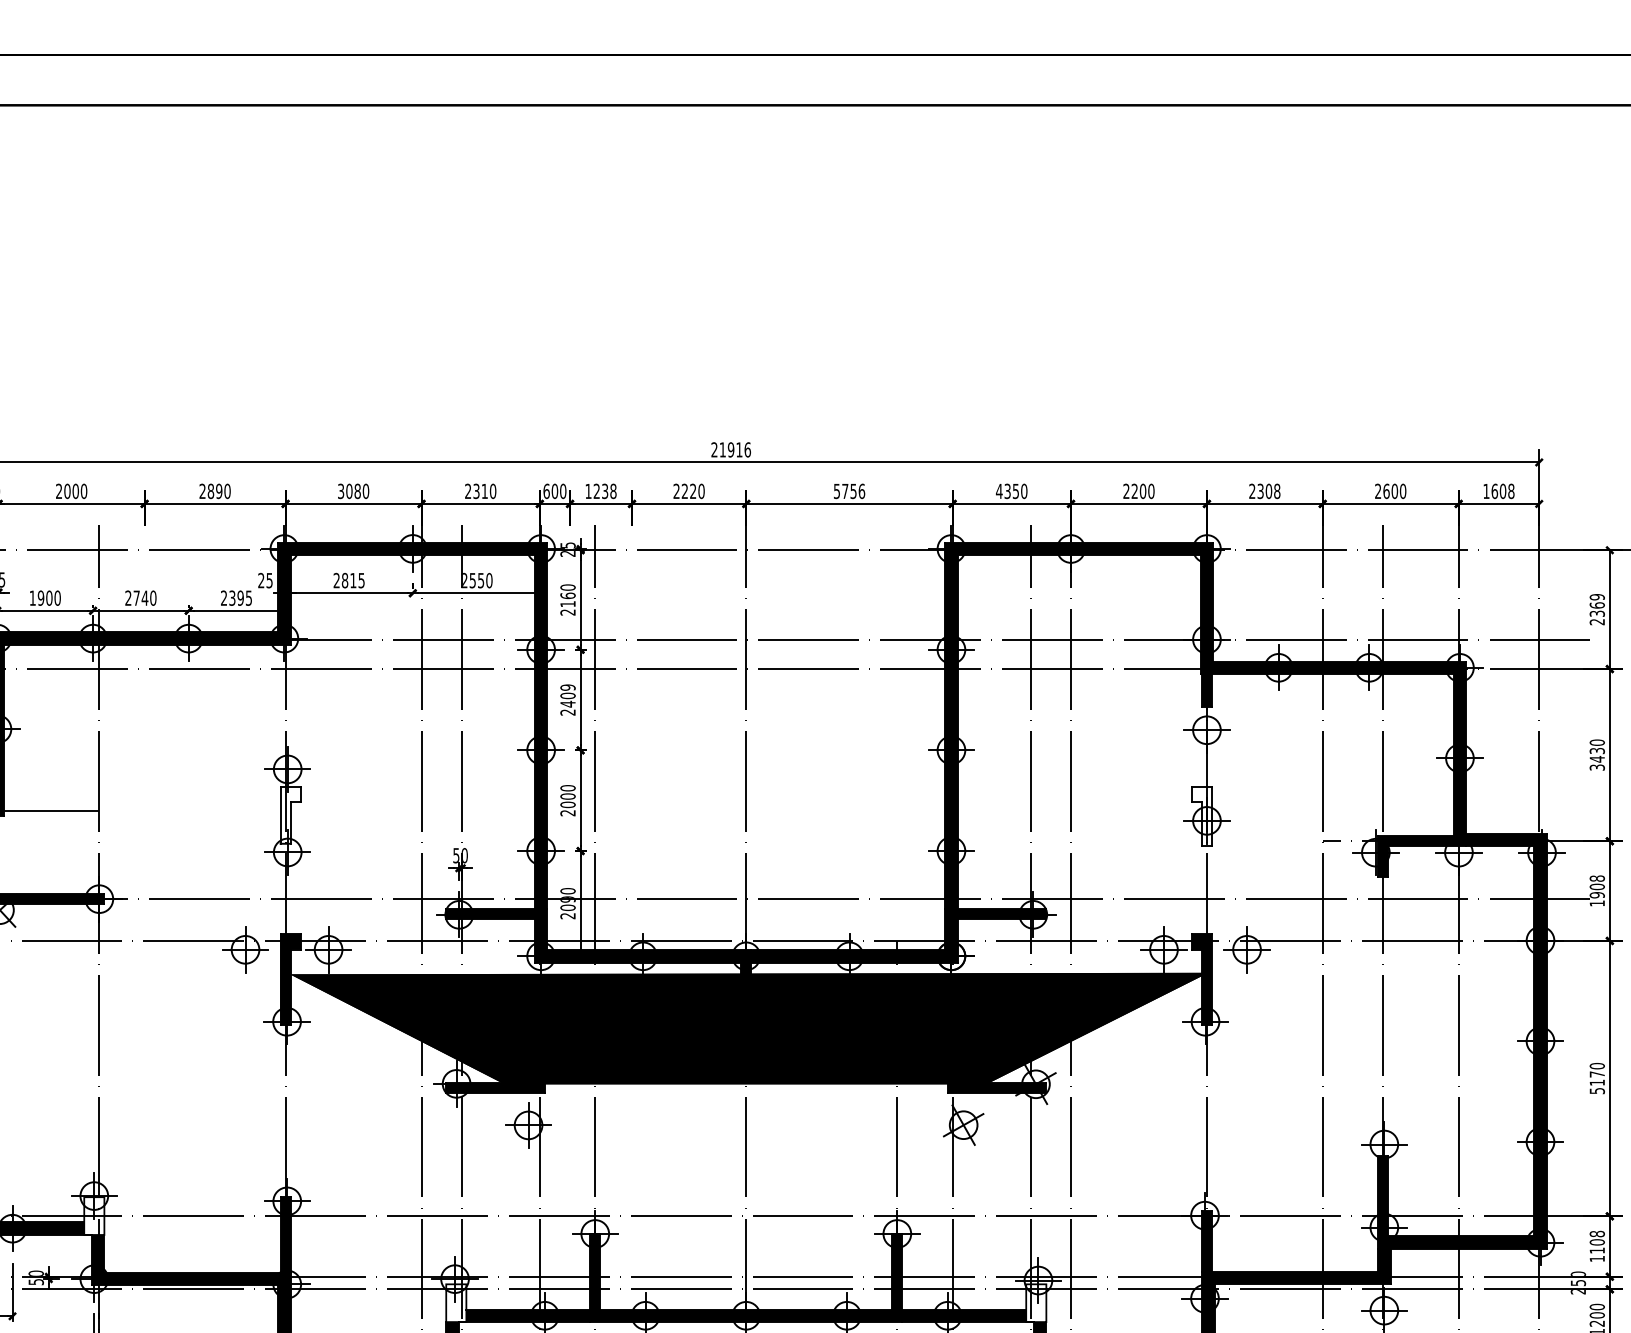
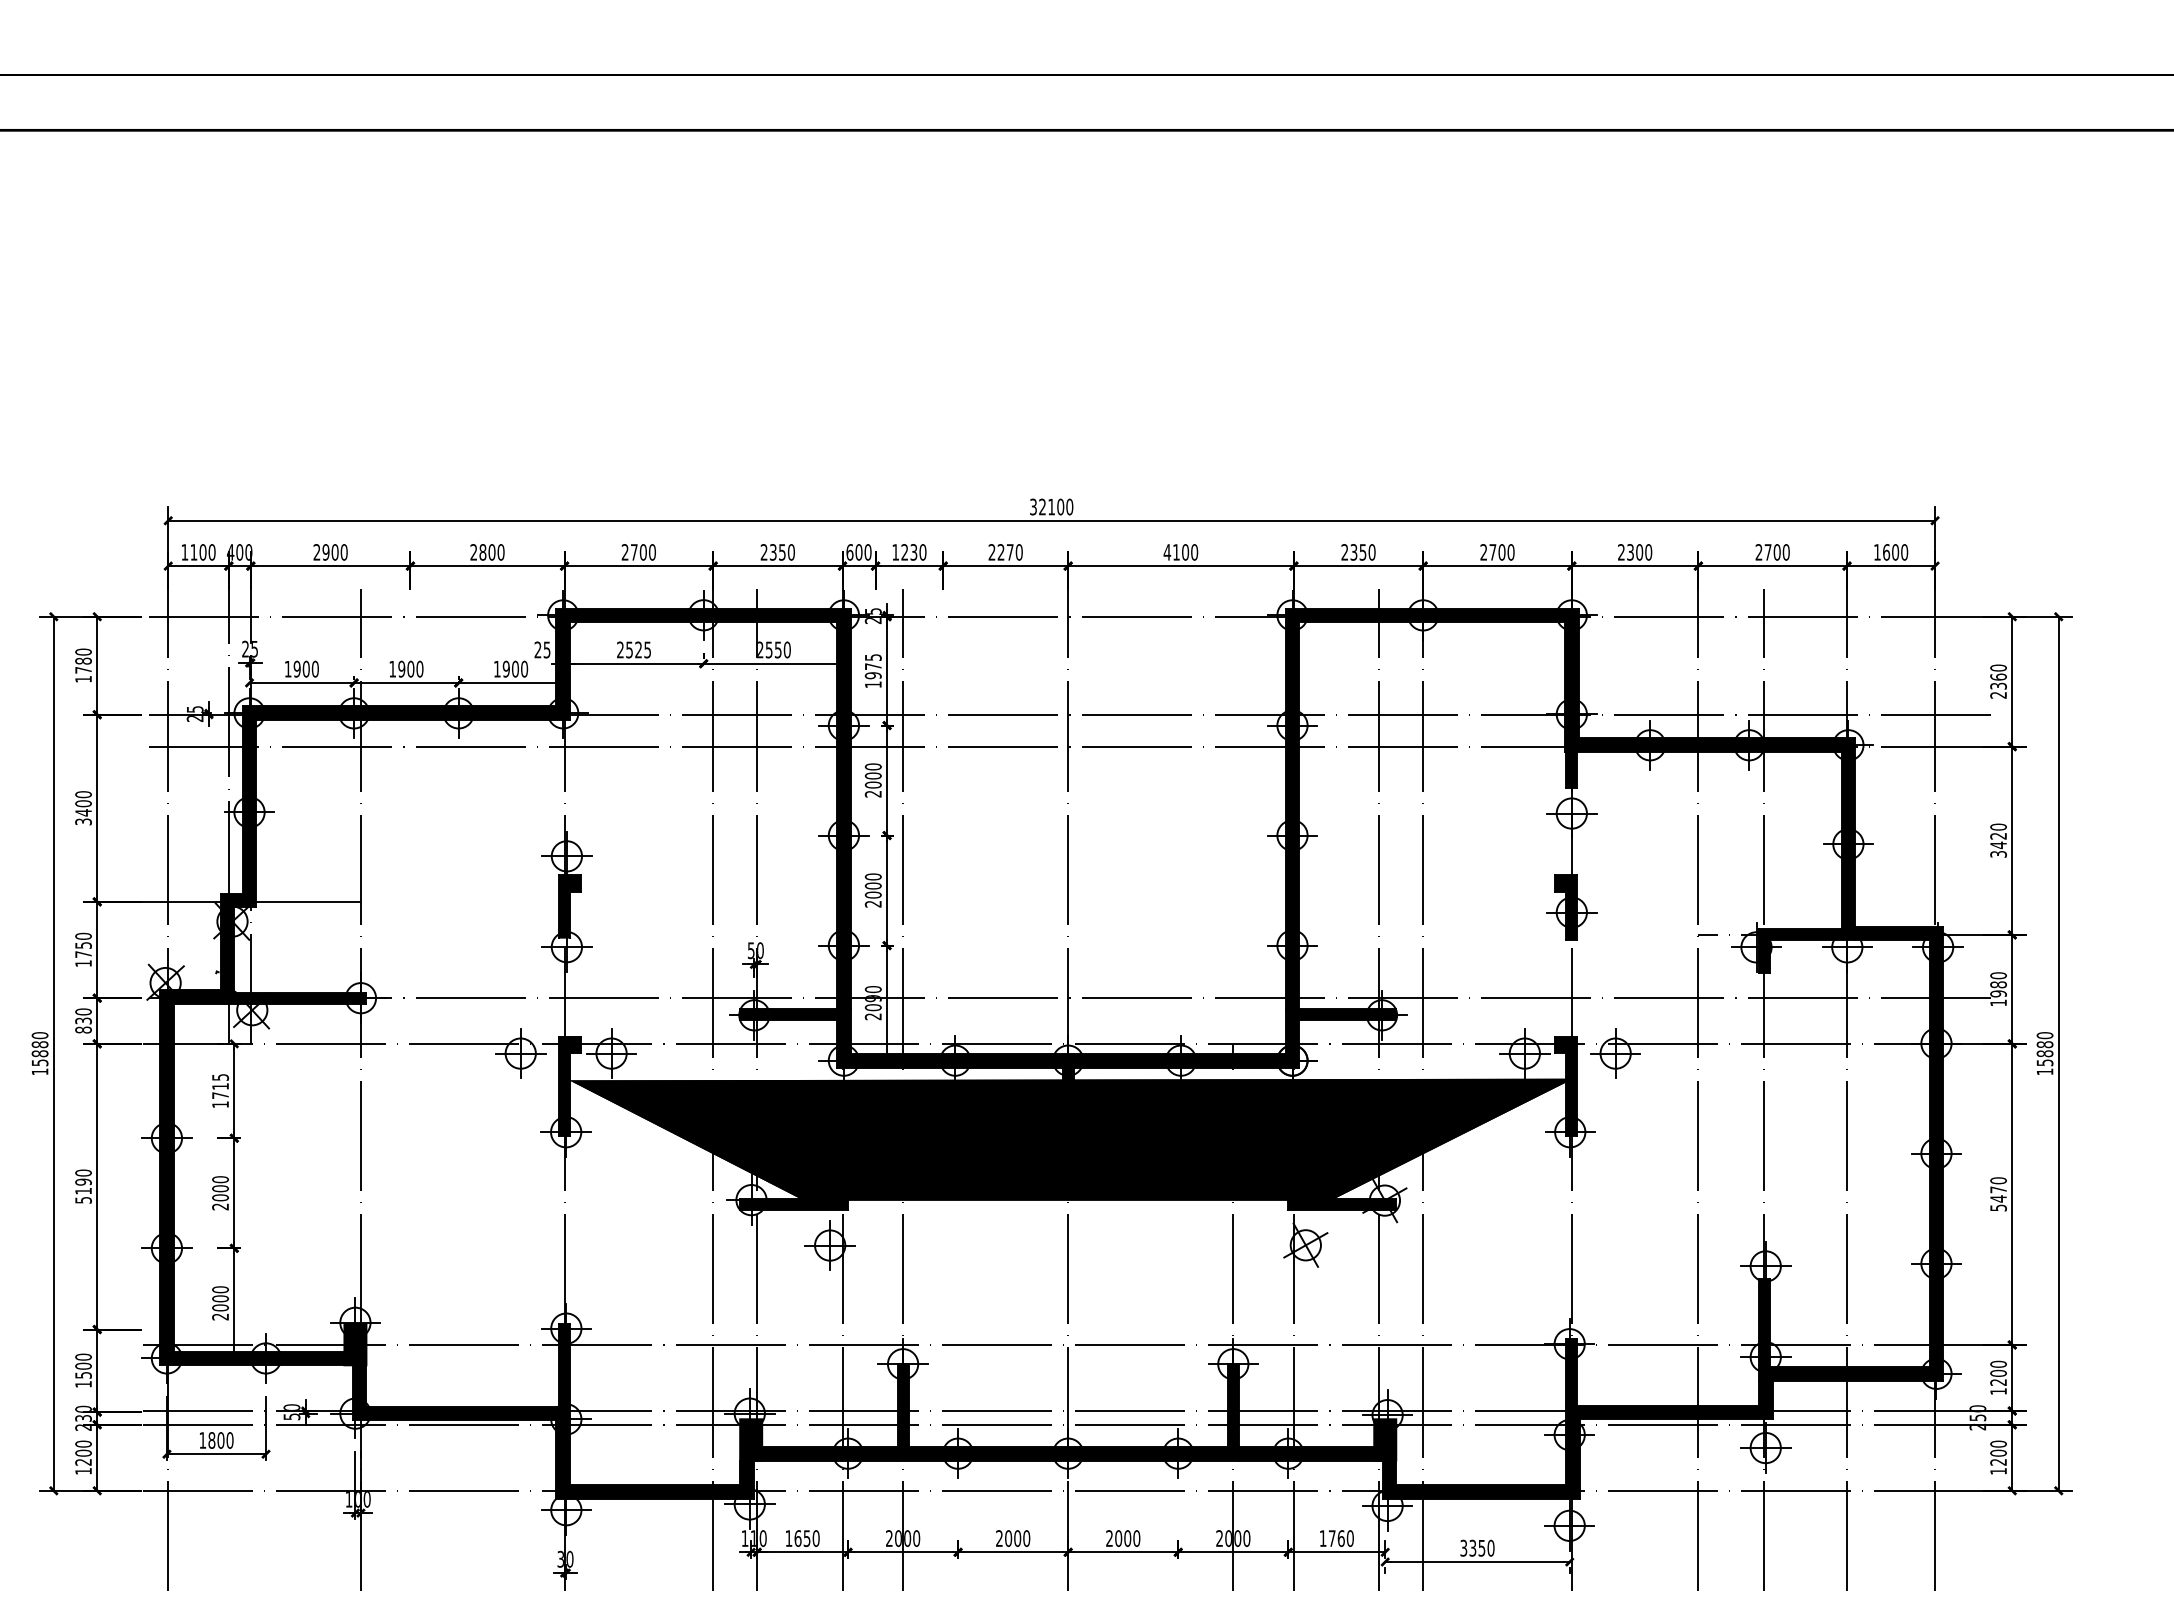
text: (731, 449) -> (1051, 506), 21916 -> 32100
text: (66, 491) -> (325, 552), 2000 -> 2900
text: (218, 491) -> (491, 552), 2890 -> 2800
text: (348, 491) -> (633, 552), 3080 -> 2700
text: (484, 491) -> (782, 552), 2310 -> 2350
text: (613, 491) -> (922, 552), 1238 -> 1230
text: (692, 491) -> (1009, 552), 2220 -> 2270
text: (849, 491) -> (1180, 552), 5756 -> 4100
text: (999, 491) -> (1344, 552), 4350 -> 2350
text: (1134, 491) -> (1492, 552), 2200 -> 2700
text: (1277, 491) -> (1648, 552), 2308 -> 2300
text: (1385, 491) -> (1767, 552), 2600 -> 2700
text: (1511, 491) -> (1904, 552), 1608 -> 1600
text: (348, 580) -> (633, 649), 2815 -> 2525
text: (1597, 596) -> (1998, 667), 2369 -> 2360
text: (136, 597) -> (401, 668), 2740 -> 1900
text: (236, 597) -> (510, 668), 2395 -> 1900
text: (567, 600) -> (872, 671), 2160 -> 1975
text: (567, 695) -> (872, 775), 2409 -> 2000
text: (1597, 750) -> (1998, 835), 3430 -> 3420
fill: (291, 815) -> (570, 906), added
fill: (1202, 816) -> (1566, 907), added
text: (1597, 882) -> (1998, 980), 1908 -> 1980
text: (1597, 1082) -> (1998, 1198), 5170 -> 5470
fill: (94, 1215) -> (355, 1344), added
text: (1597, 1241) -> (1998, 1372), 1108 -> 1200
fill: (456, 1302) -> (751, 1439), added
fill: (1036, 1302) -> (1385, 1439), added

